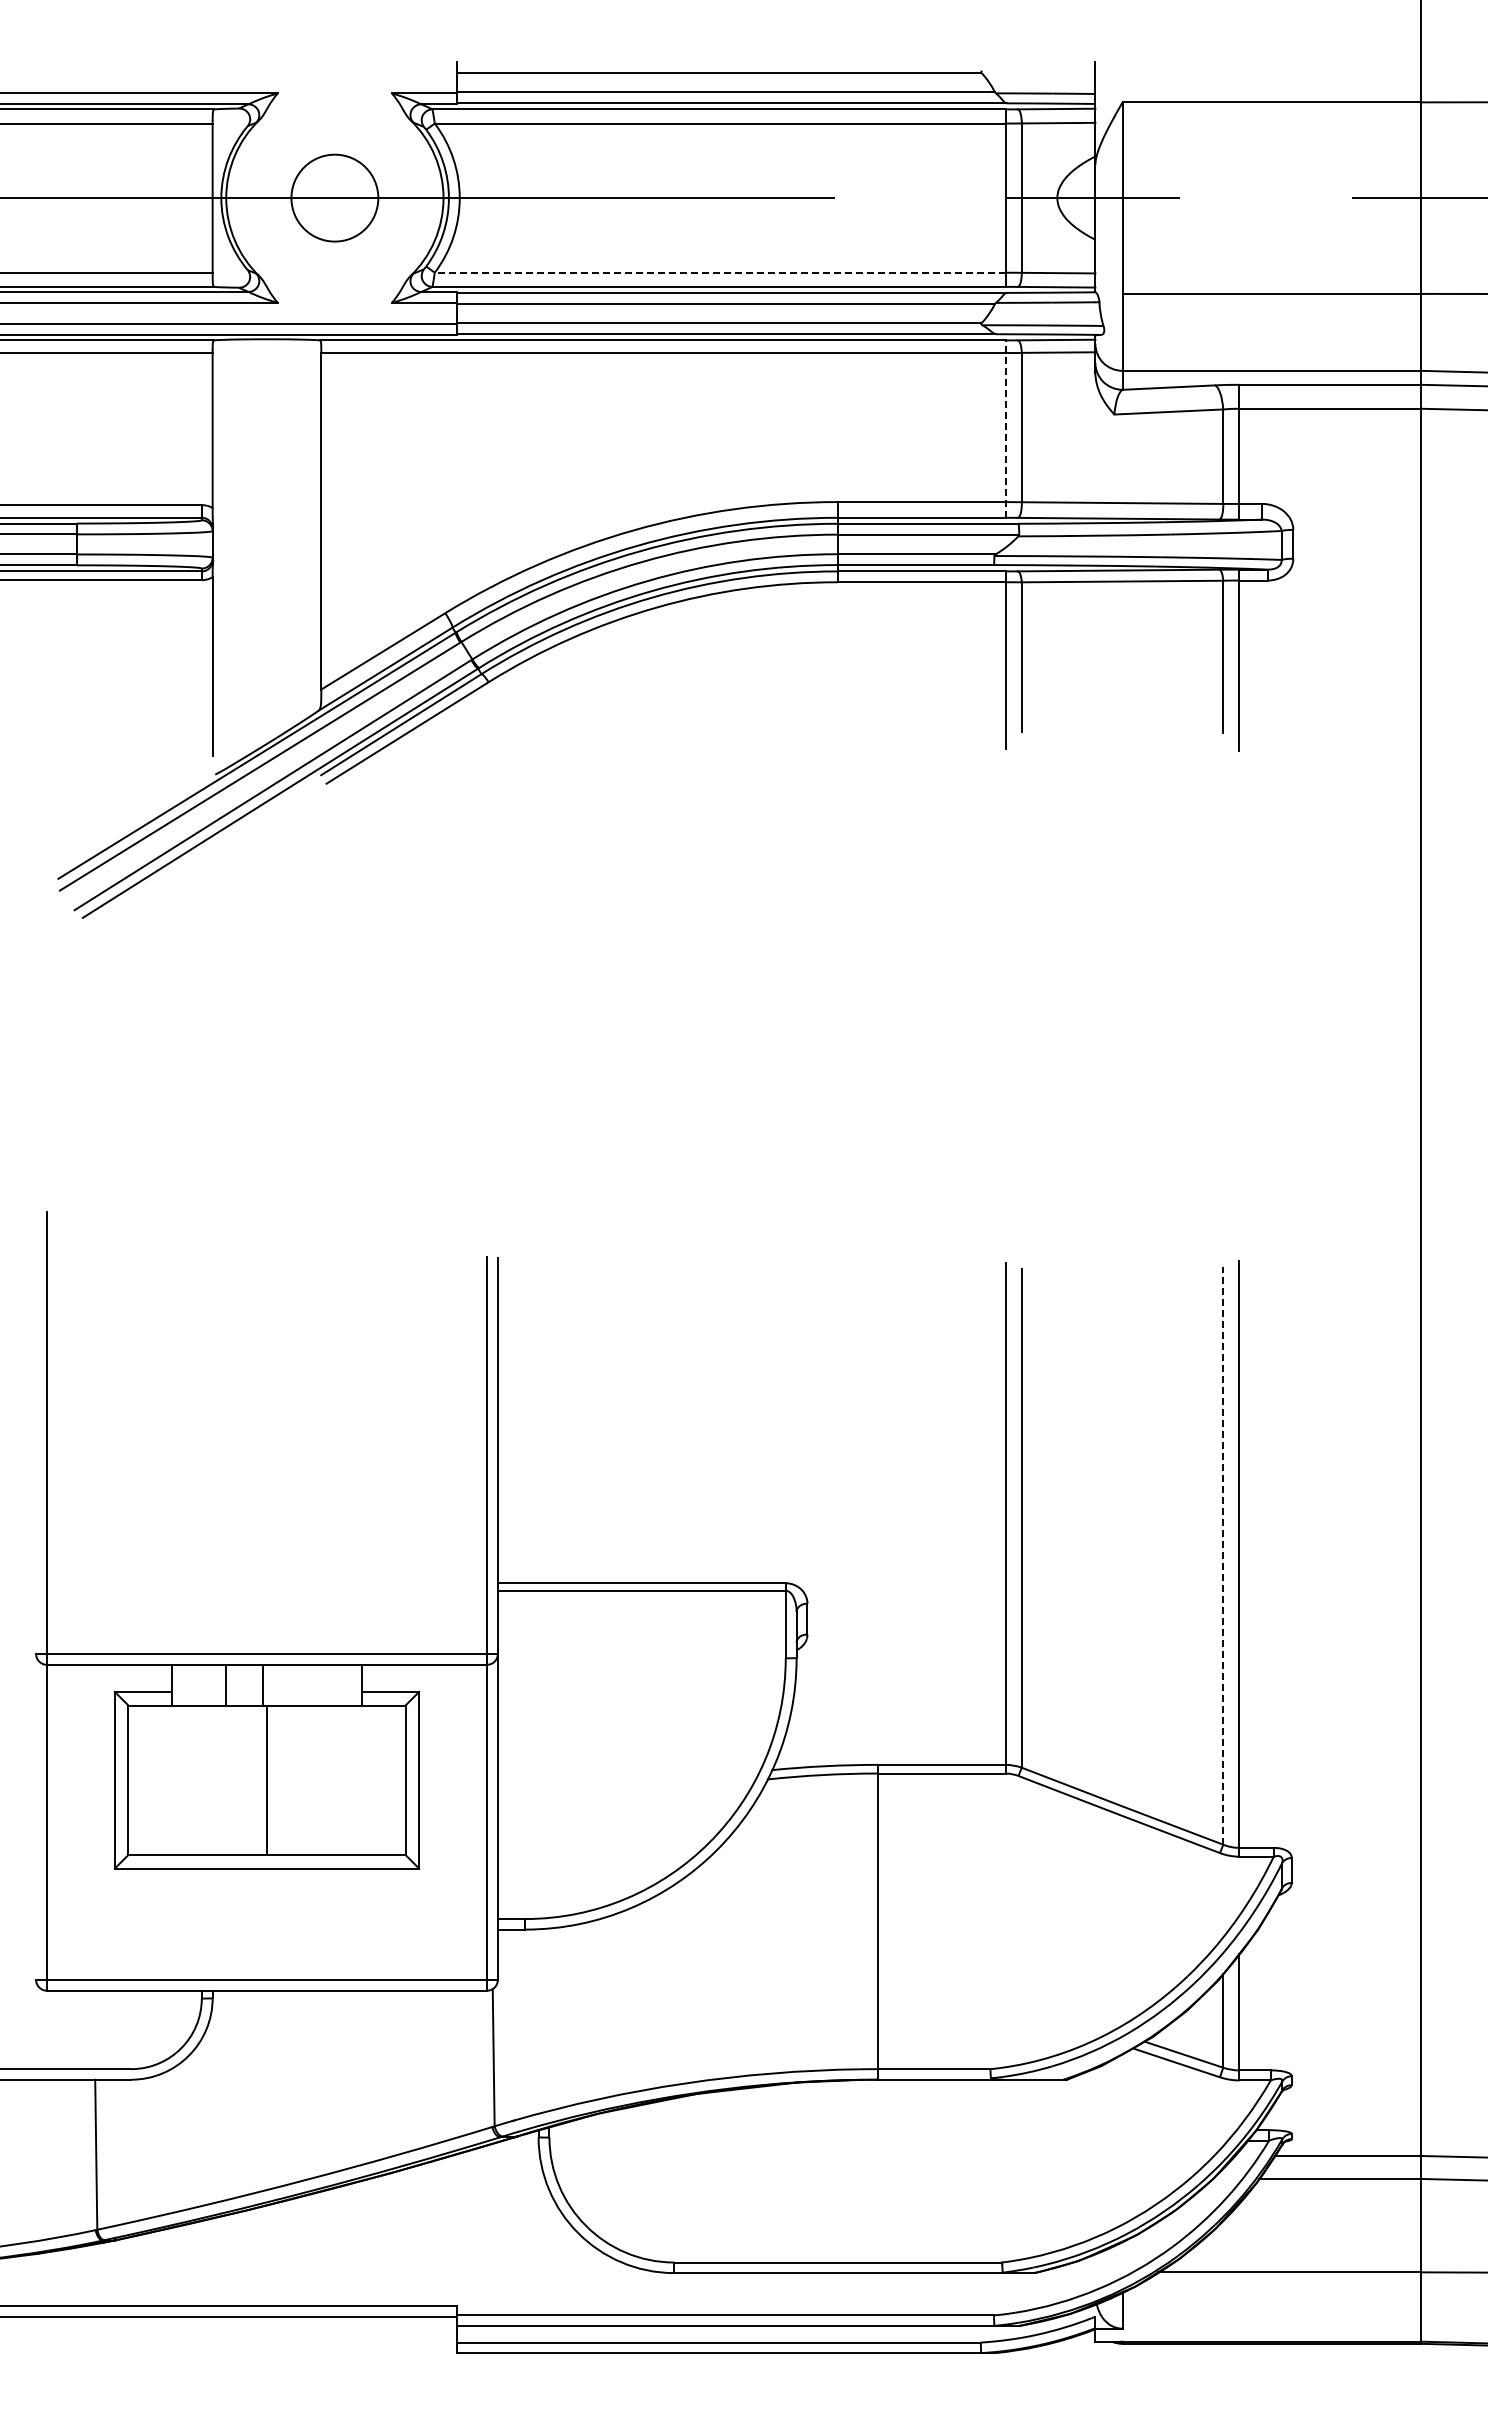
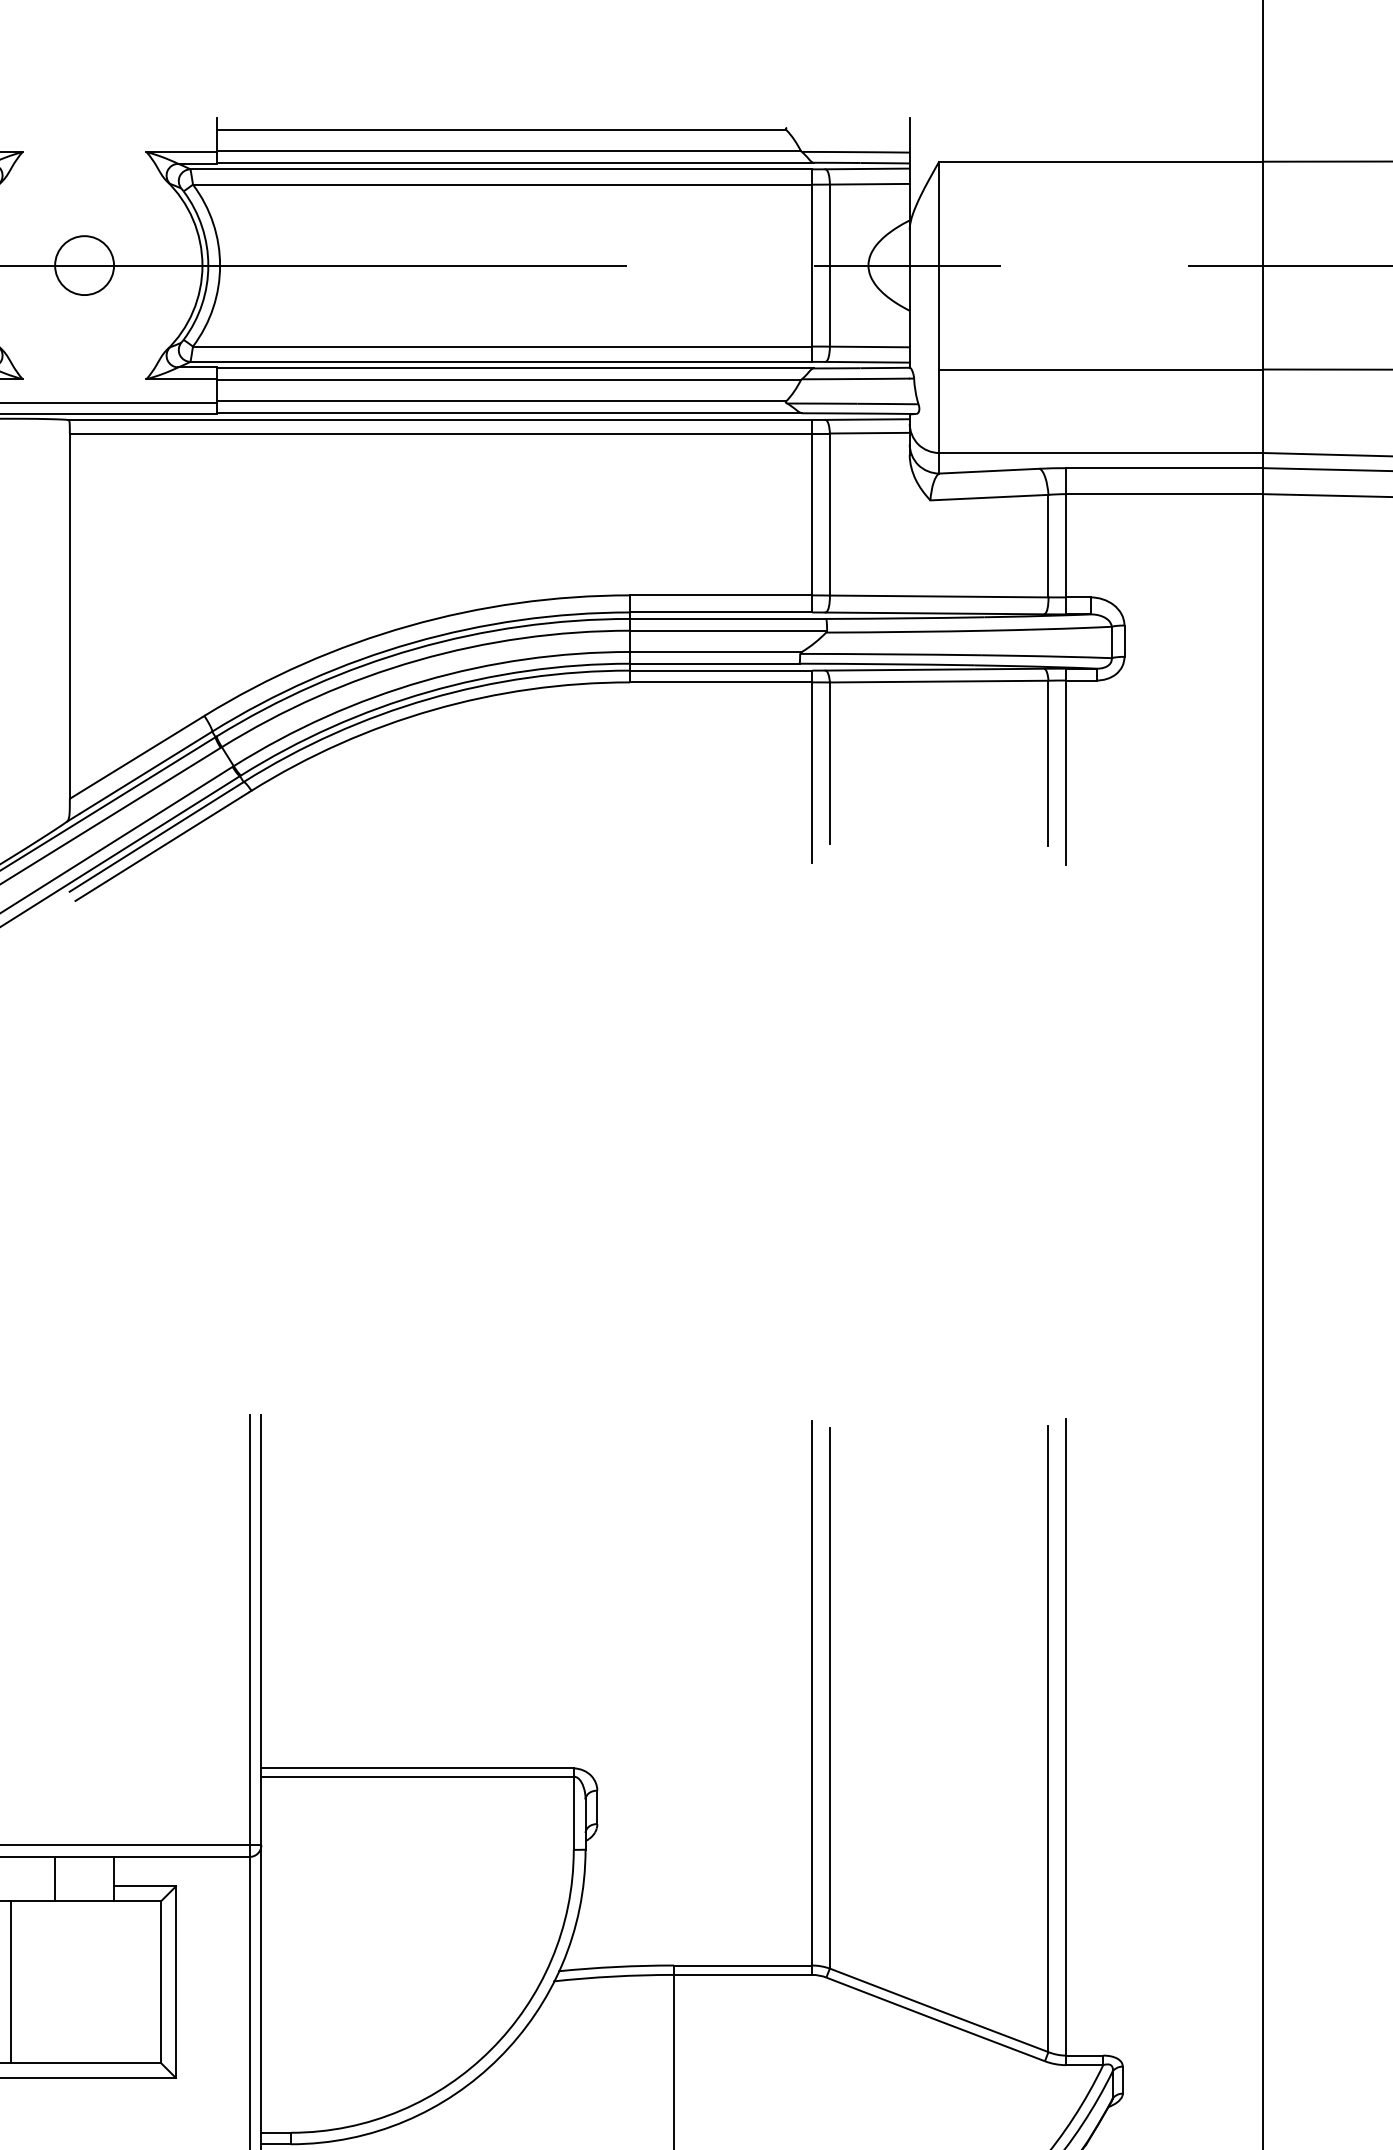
circle: (334, 197) -> (84, 264), size x0.62
line: (719, 272) -> (501, 346), dashed -> solid
line: (1005, 429) -> (812, 516), dashed -> solid
line: (1223, 1556) -> (1048, 1739), dashed -> solid
line: (262, 1684) -> (54, 1878), moved

